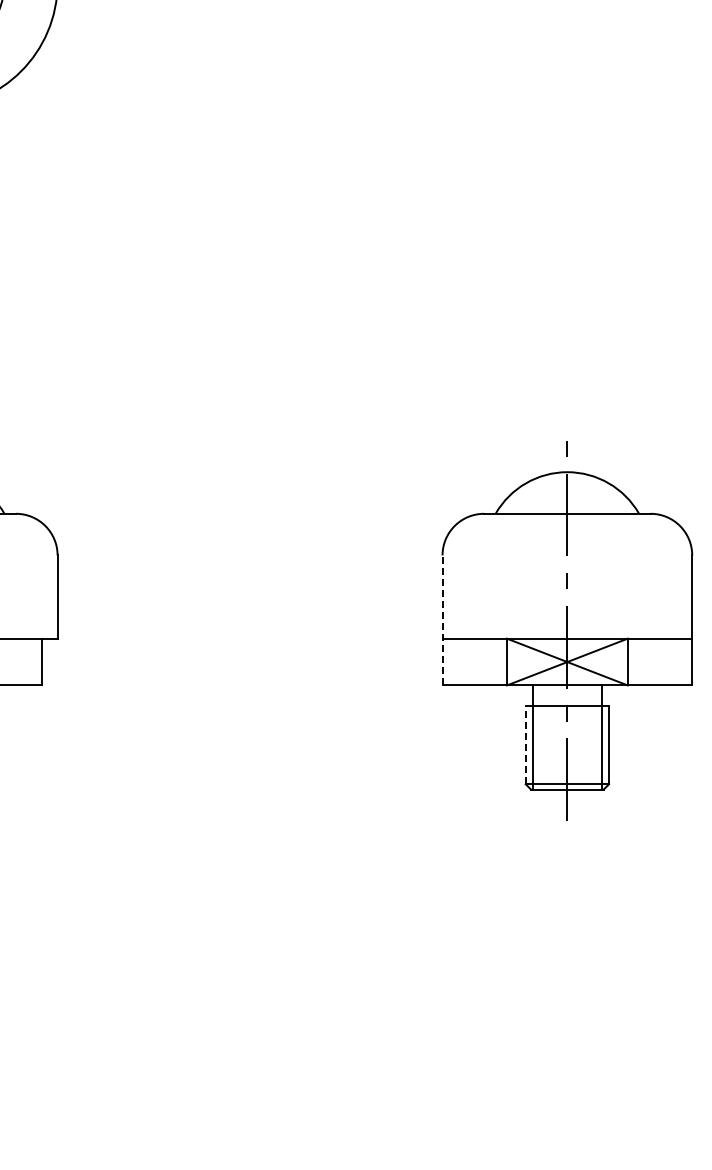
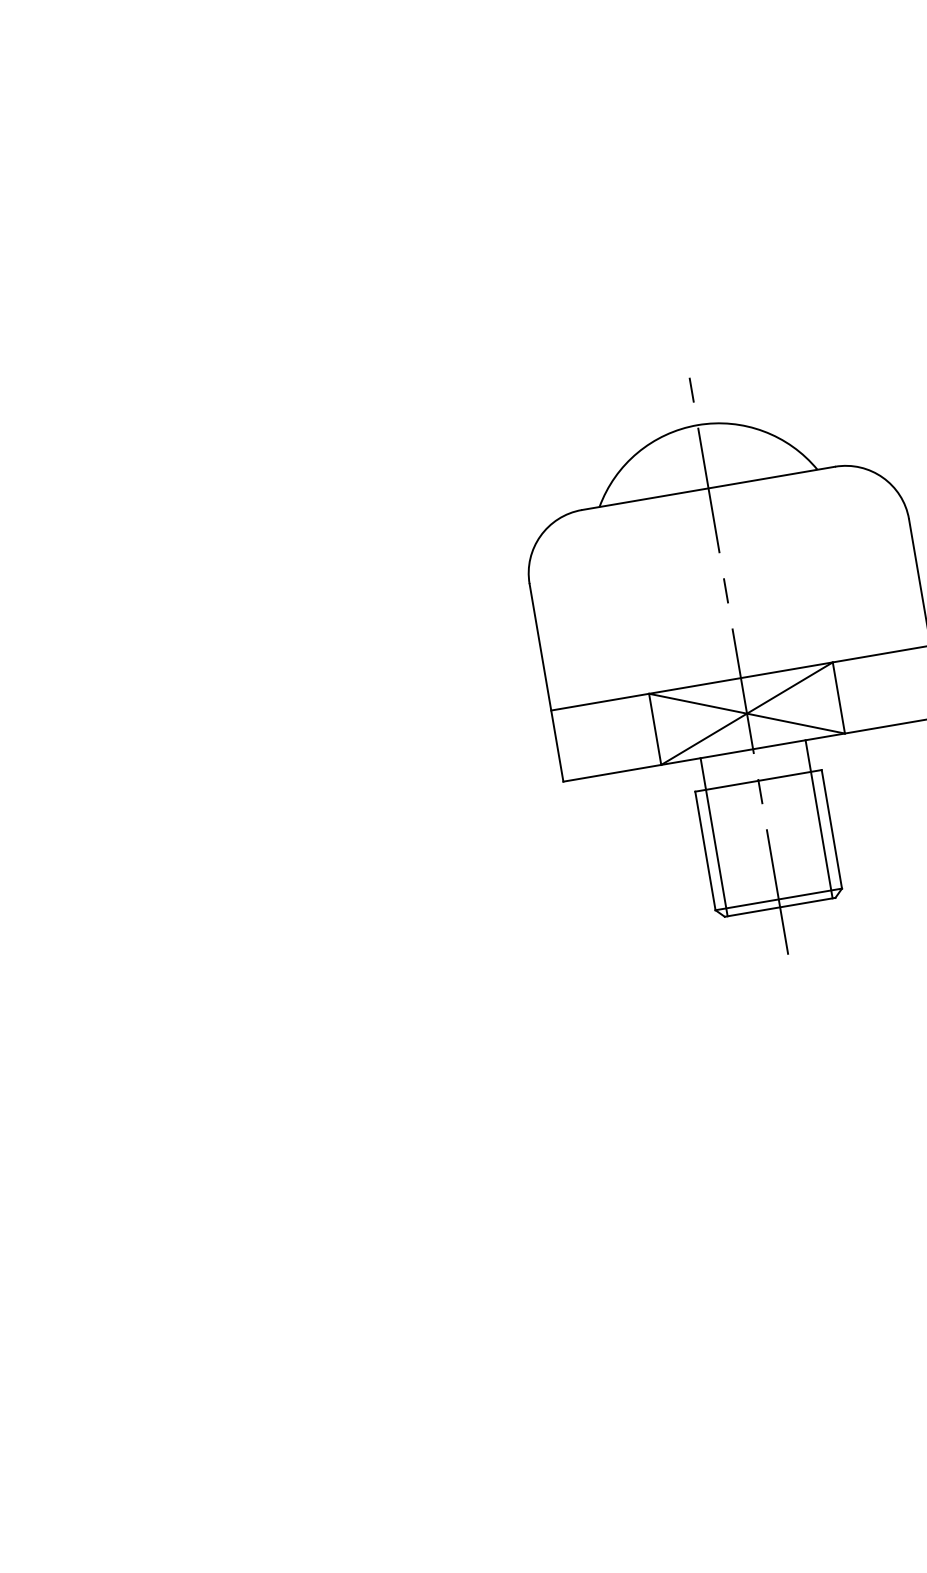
line: (442, 619) -> (546, 681), dashed -> solid
line: (525, 744) -> (704, 849), dashed -> solid

